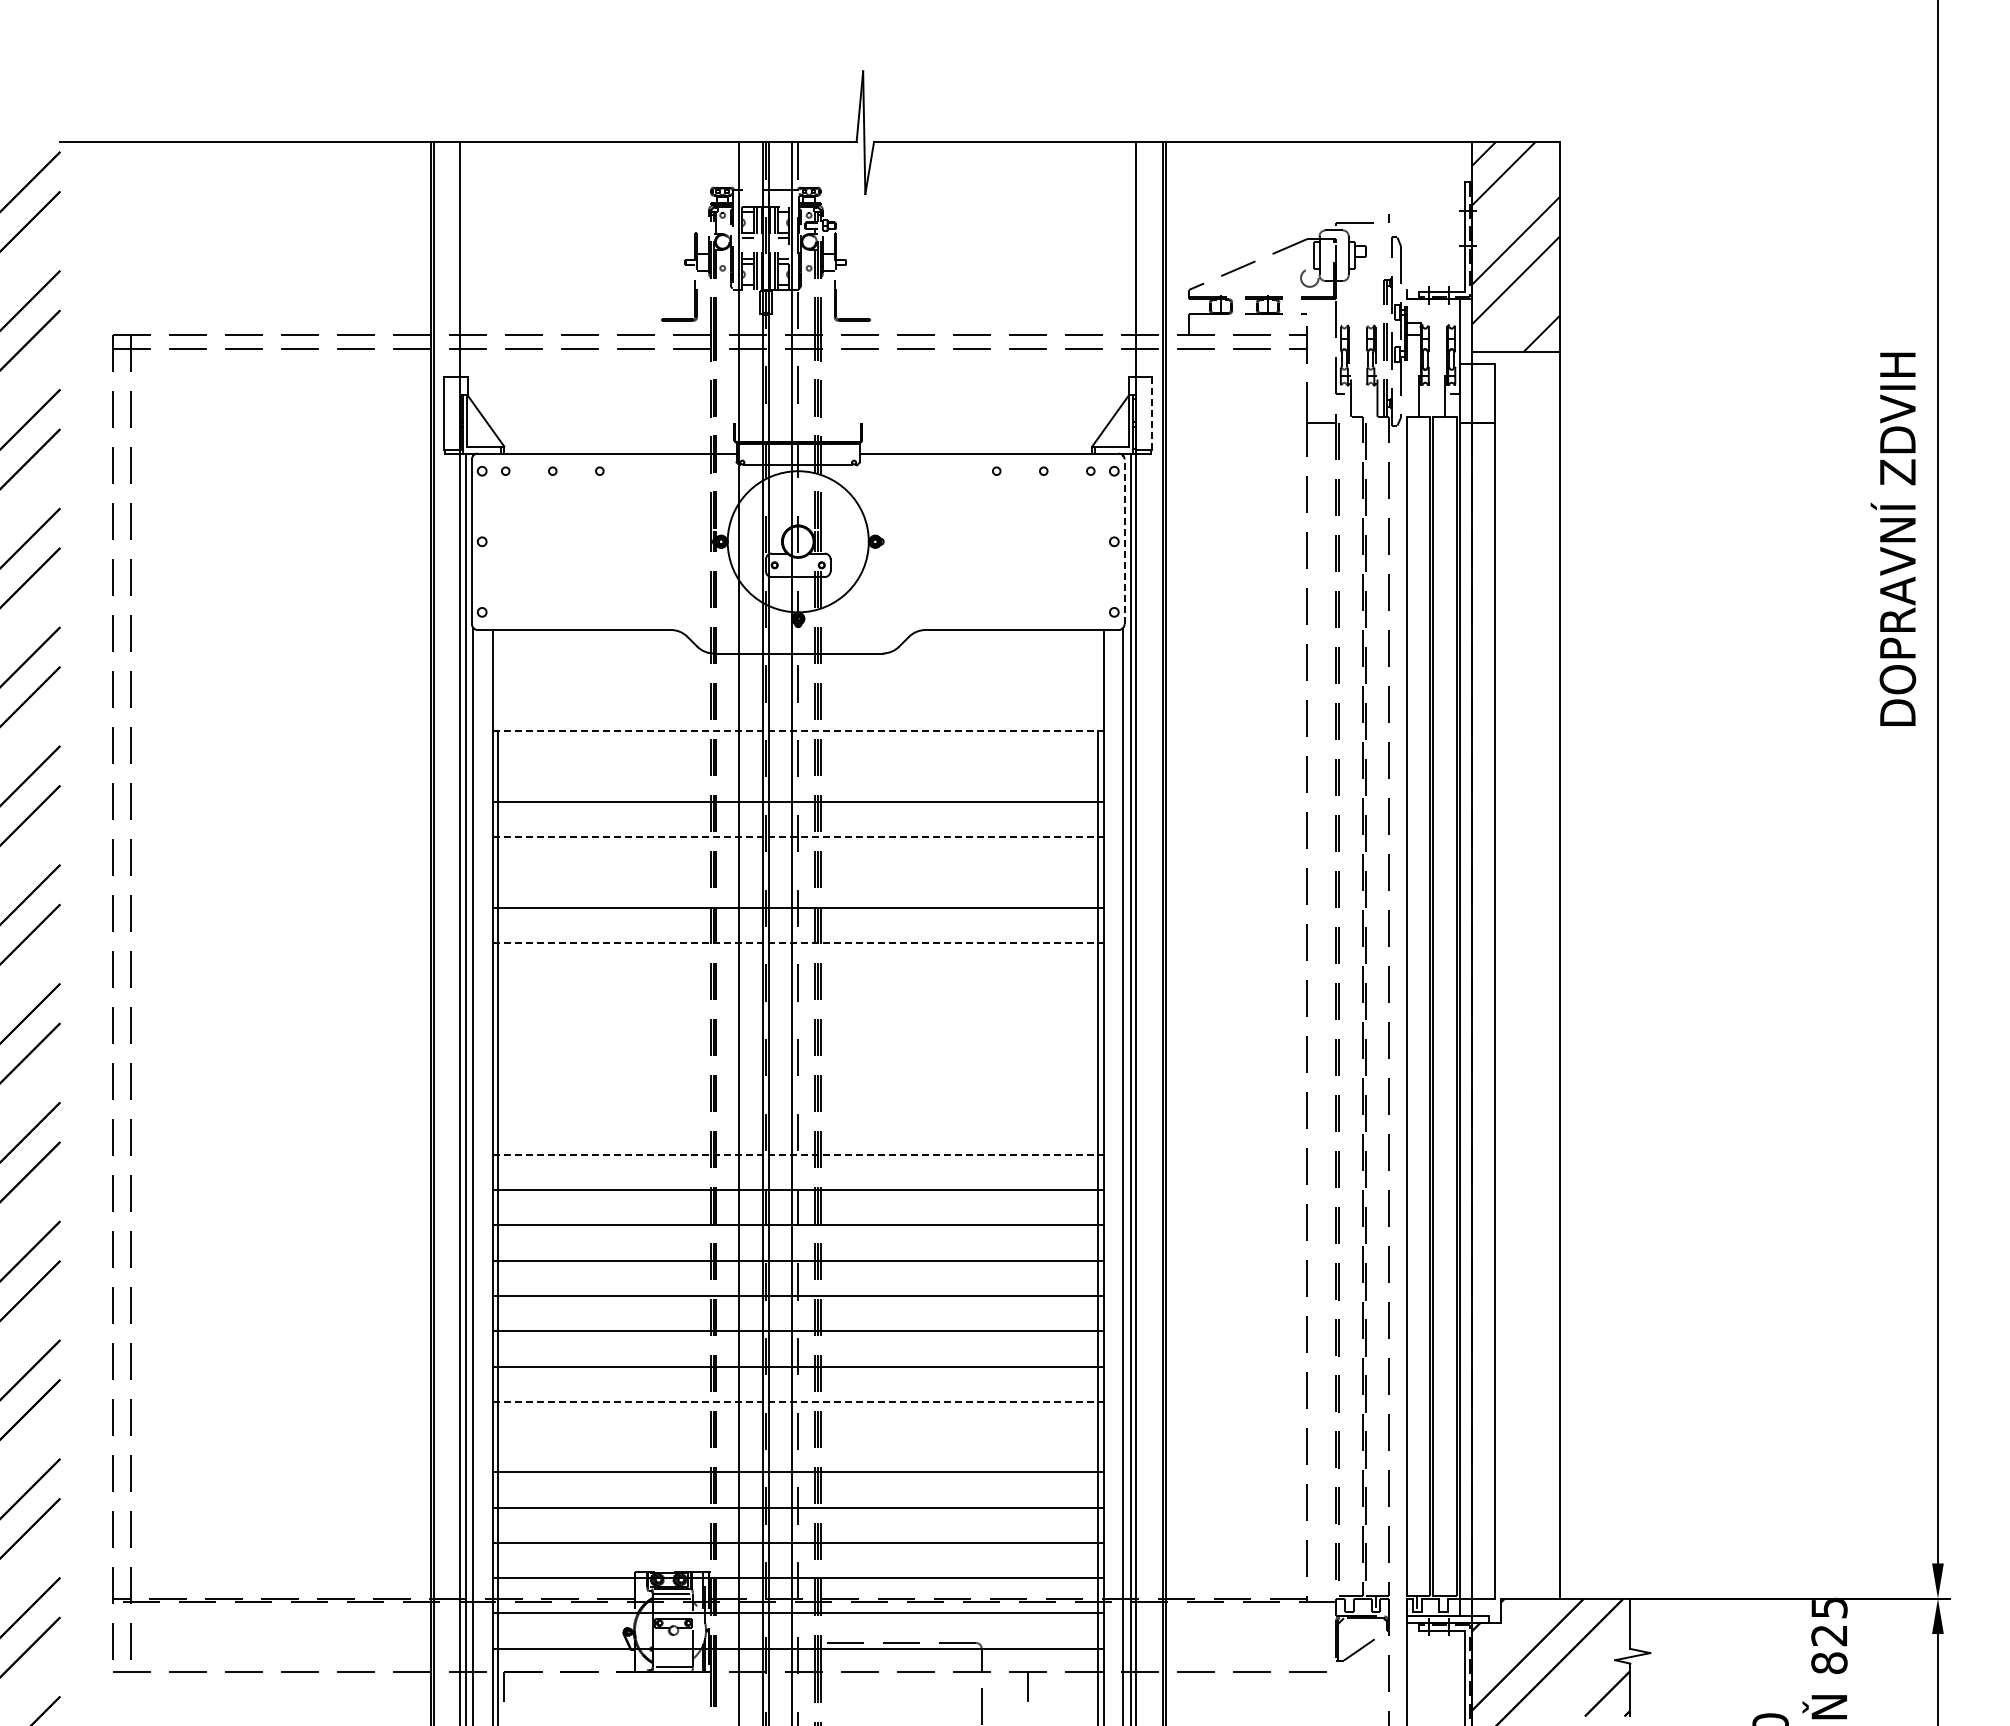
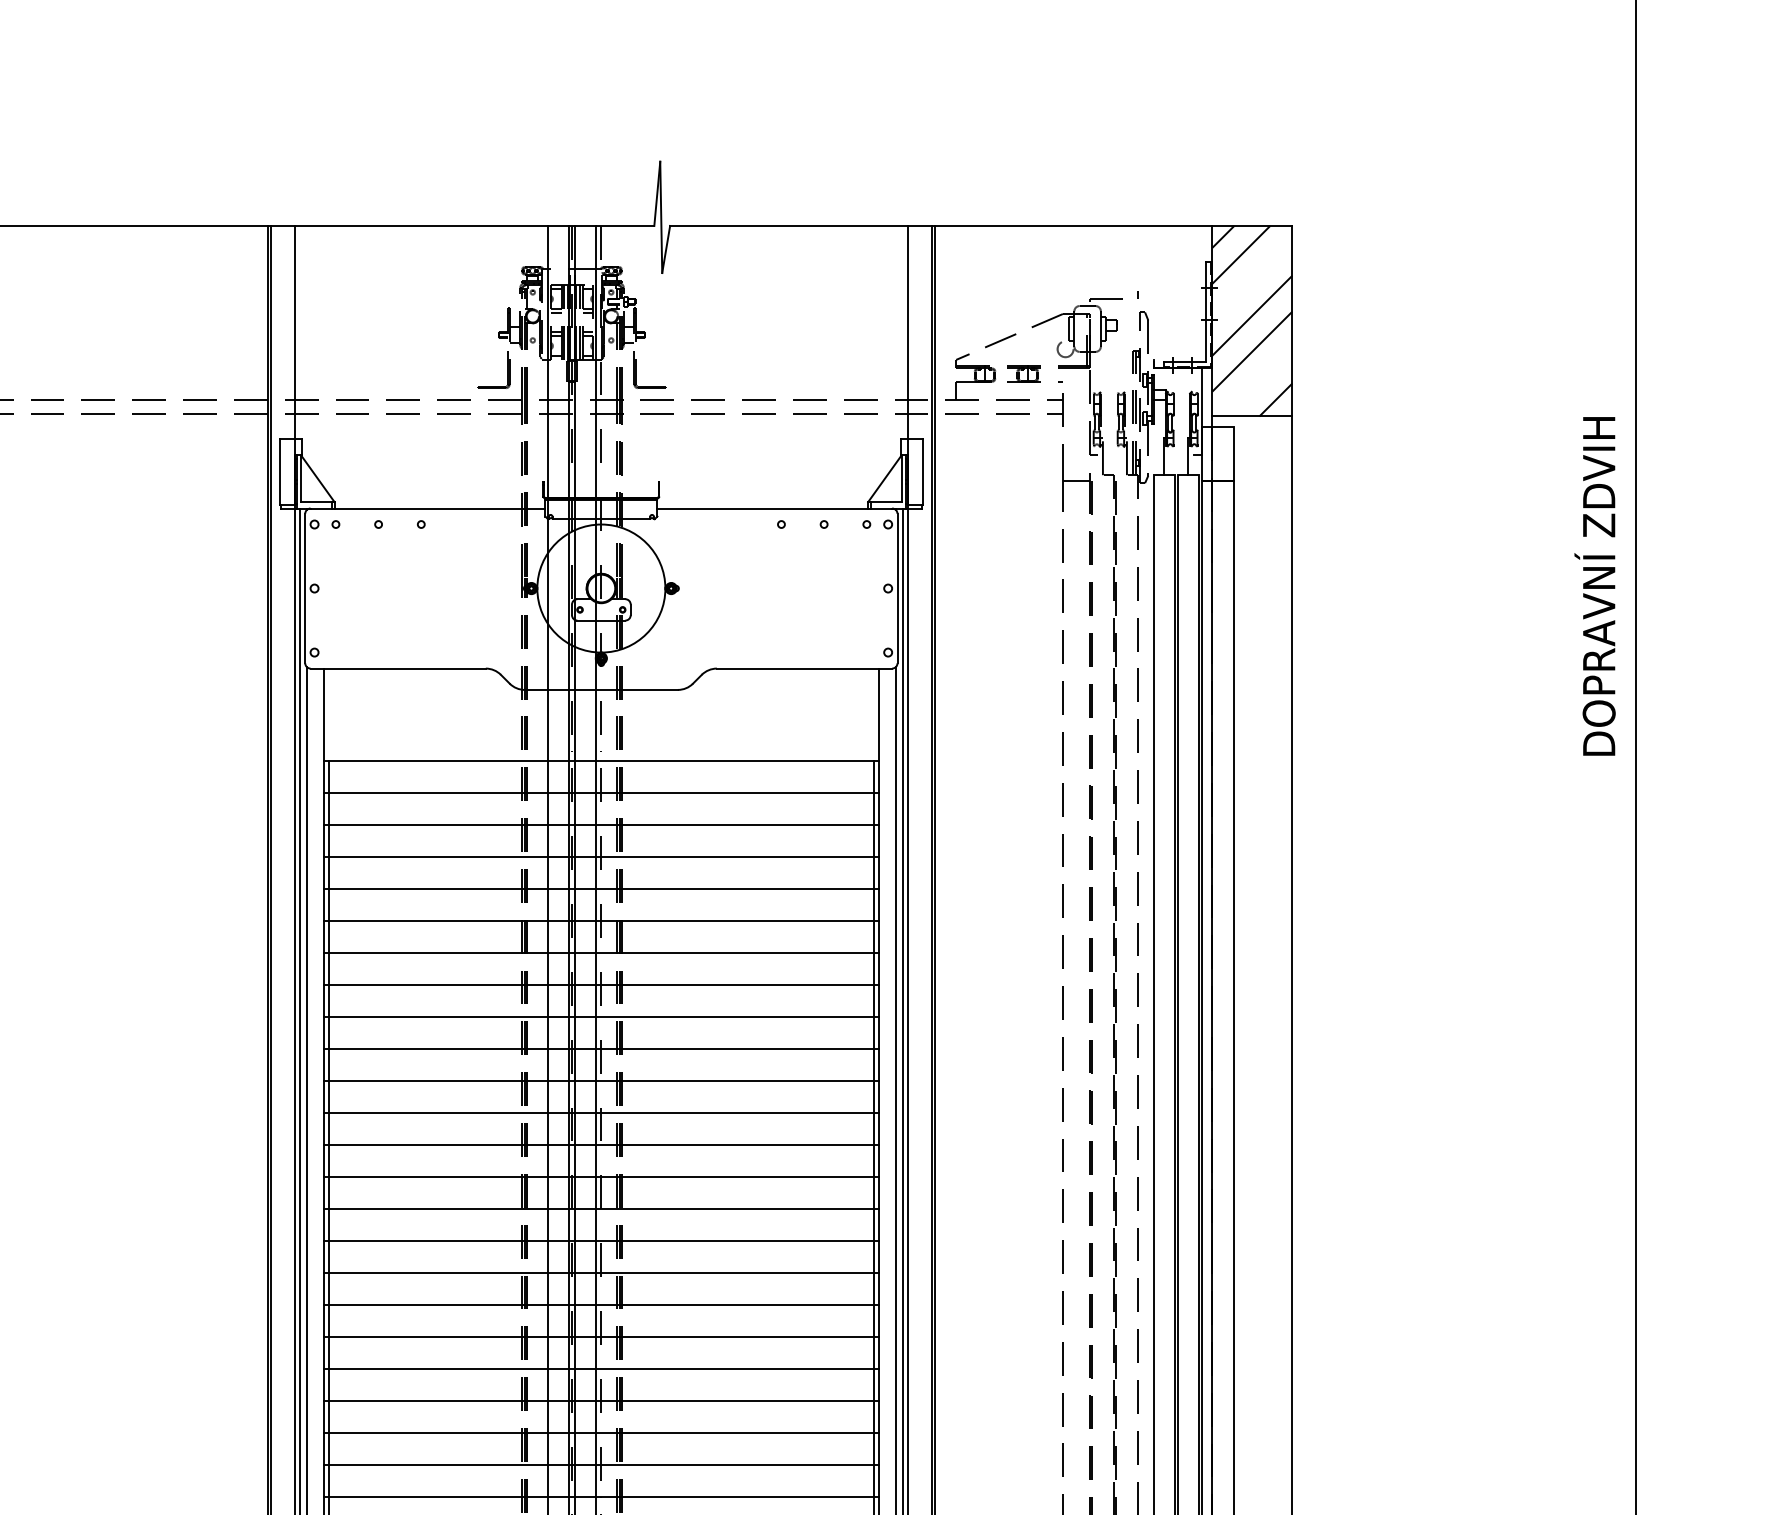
line: (1152, 414) -> (922, 473), dashed -> solid
line: (1124, 541) -> (897, 588), dashed -> solid
line: (798, 731) -> (601, 760), dashed -> solid
line: (798, 766) -> (601, 792), added
line: (798, 837) -> (601, 856), dashed -> solid
line: (798, 872) -> (601, 888), added
line: (798, 943) -> (601, 953), dashed -> solid
line: (798, 978) -> (601, 984), added
line: (798, 1013) -> (601, 1016), added
line: (798, 1048) -> (601, 1048), added
line: (798, 1084) -> (601, 1081), added
line: (798, 1119) -> (601, 1112), added
line: (798, 1154) -> (601, 1144), dashed -> solid
line: (798, 1401) -> (601, 1368), dashed -> solid
line: (798, 1437) -> (601, 1401), added

